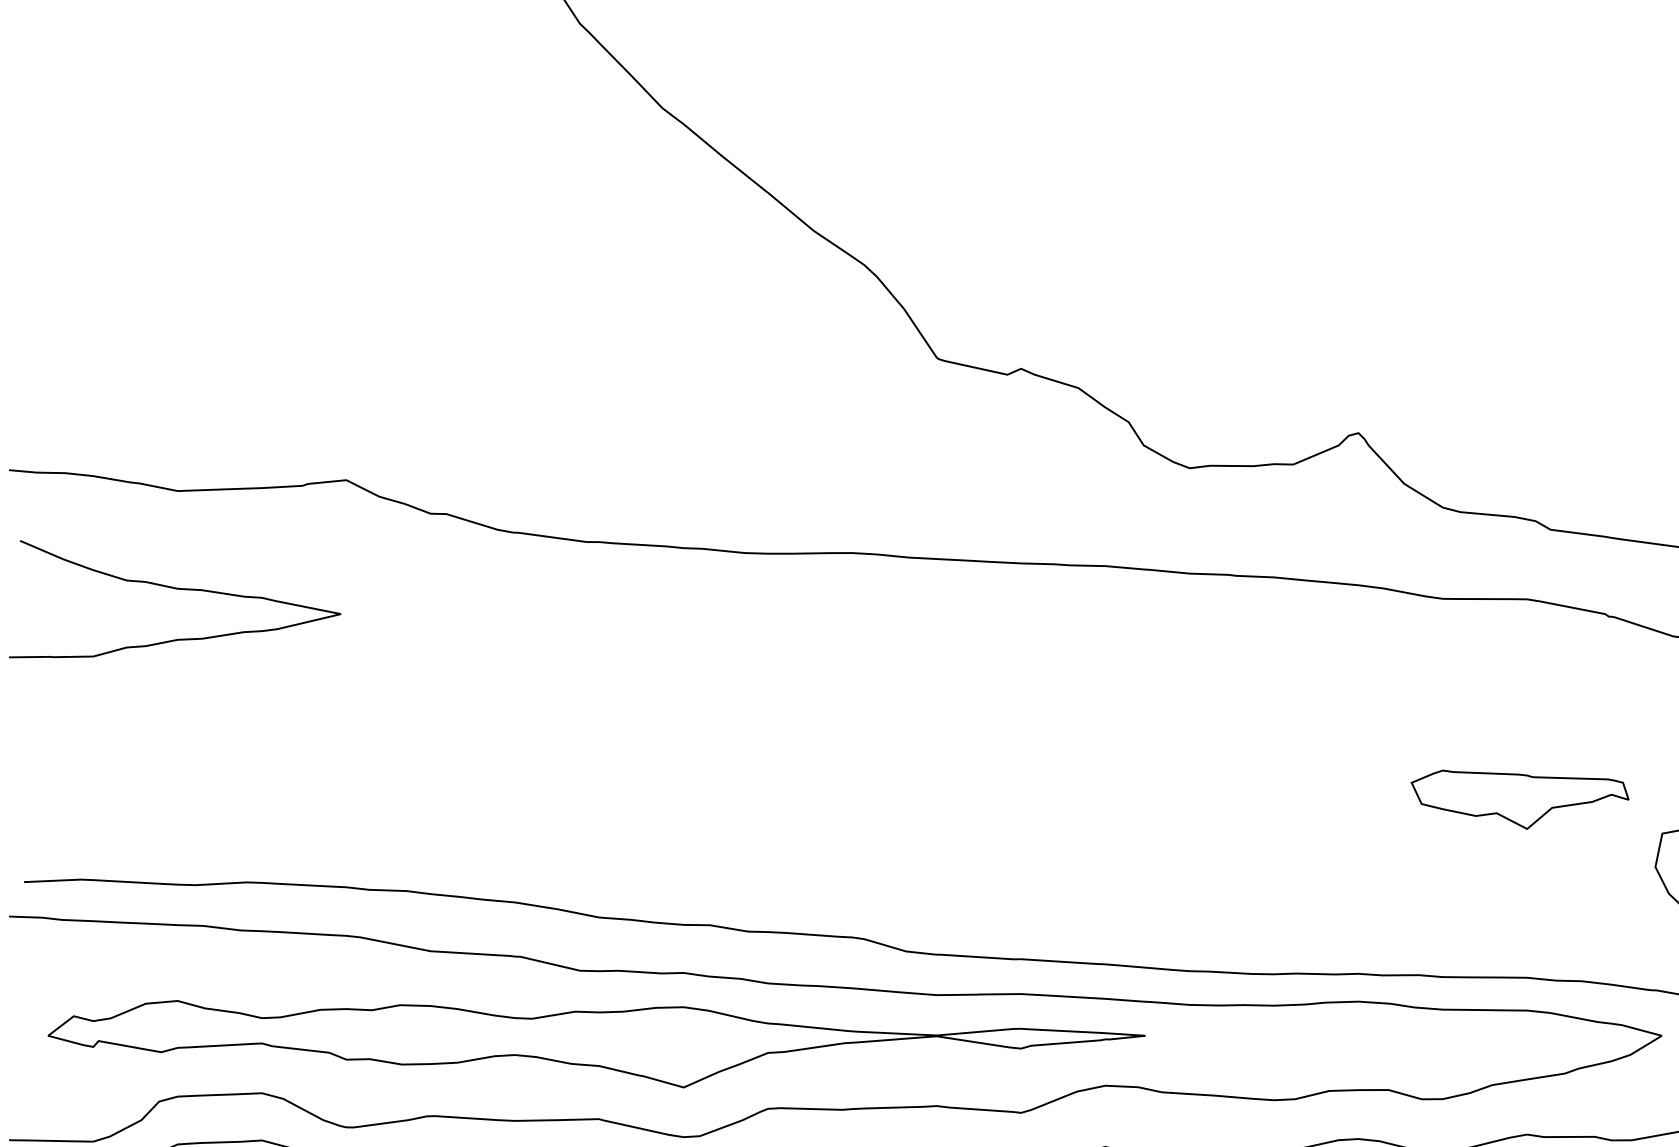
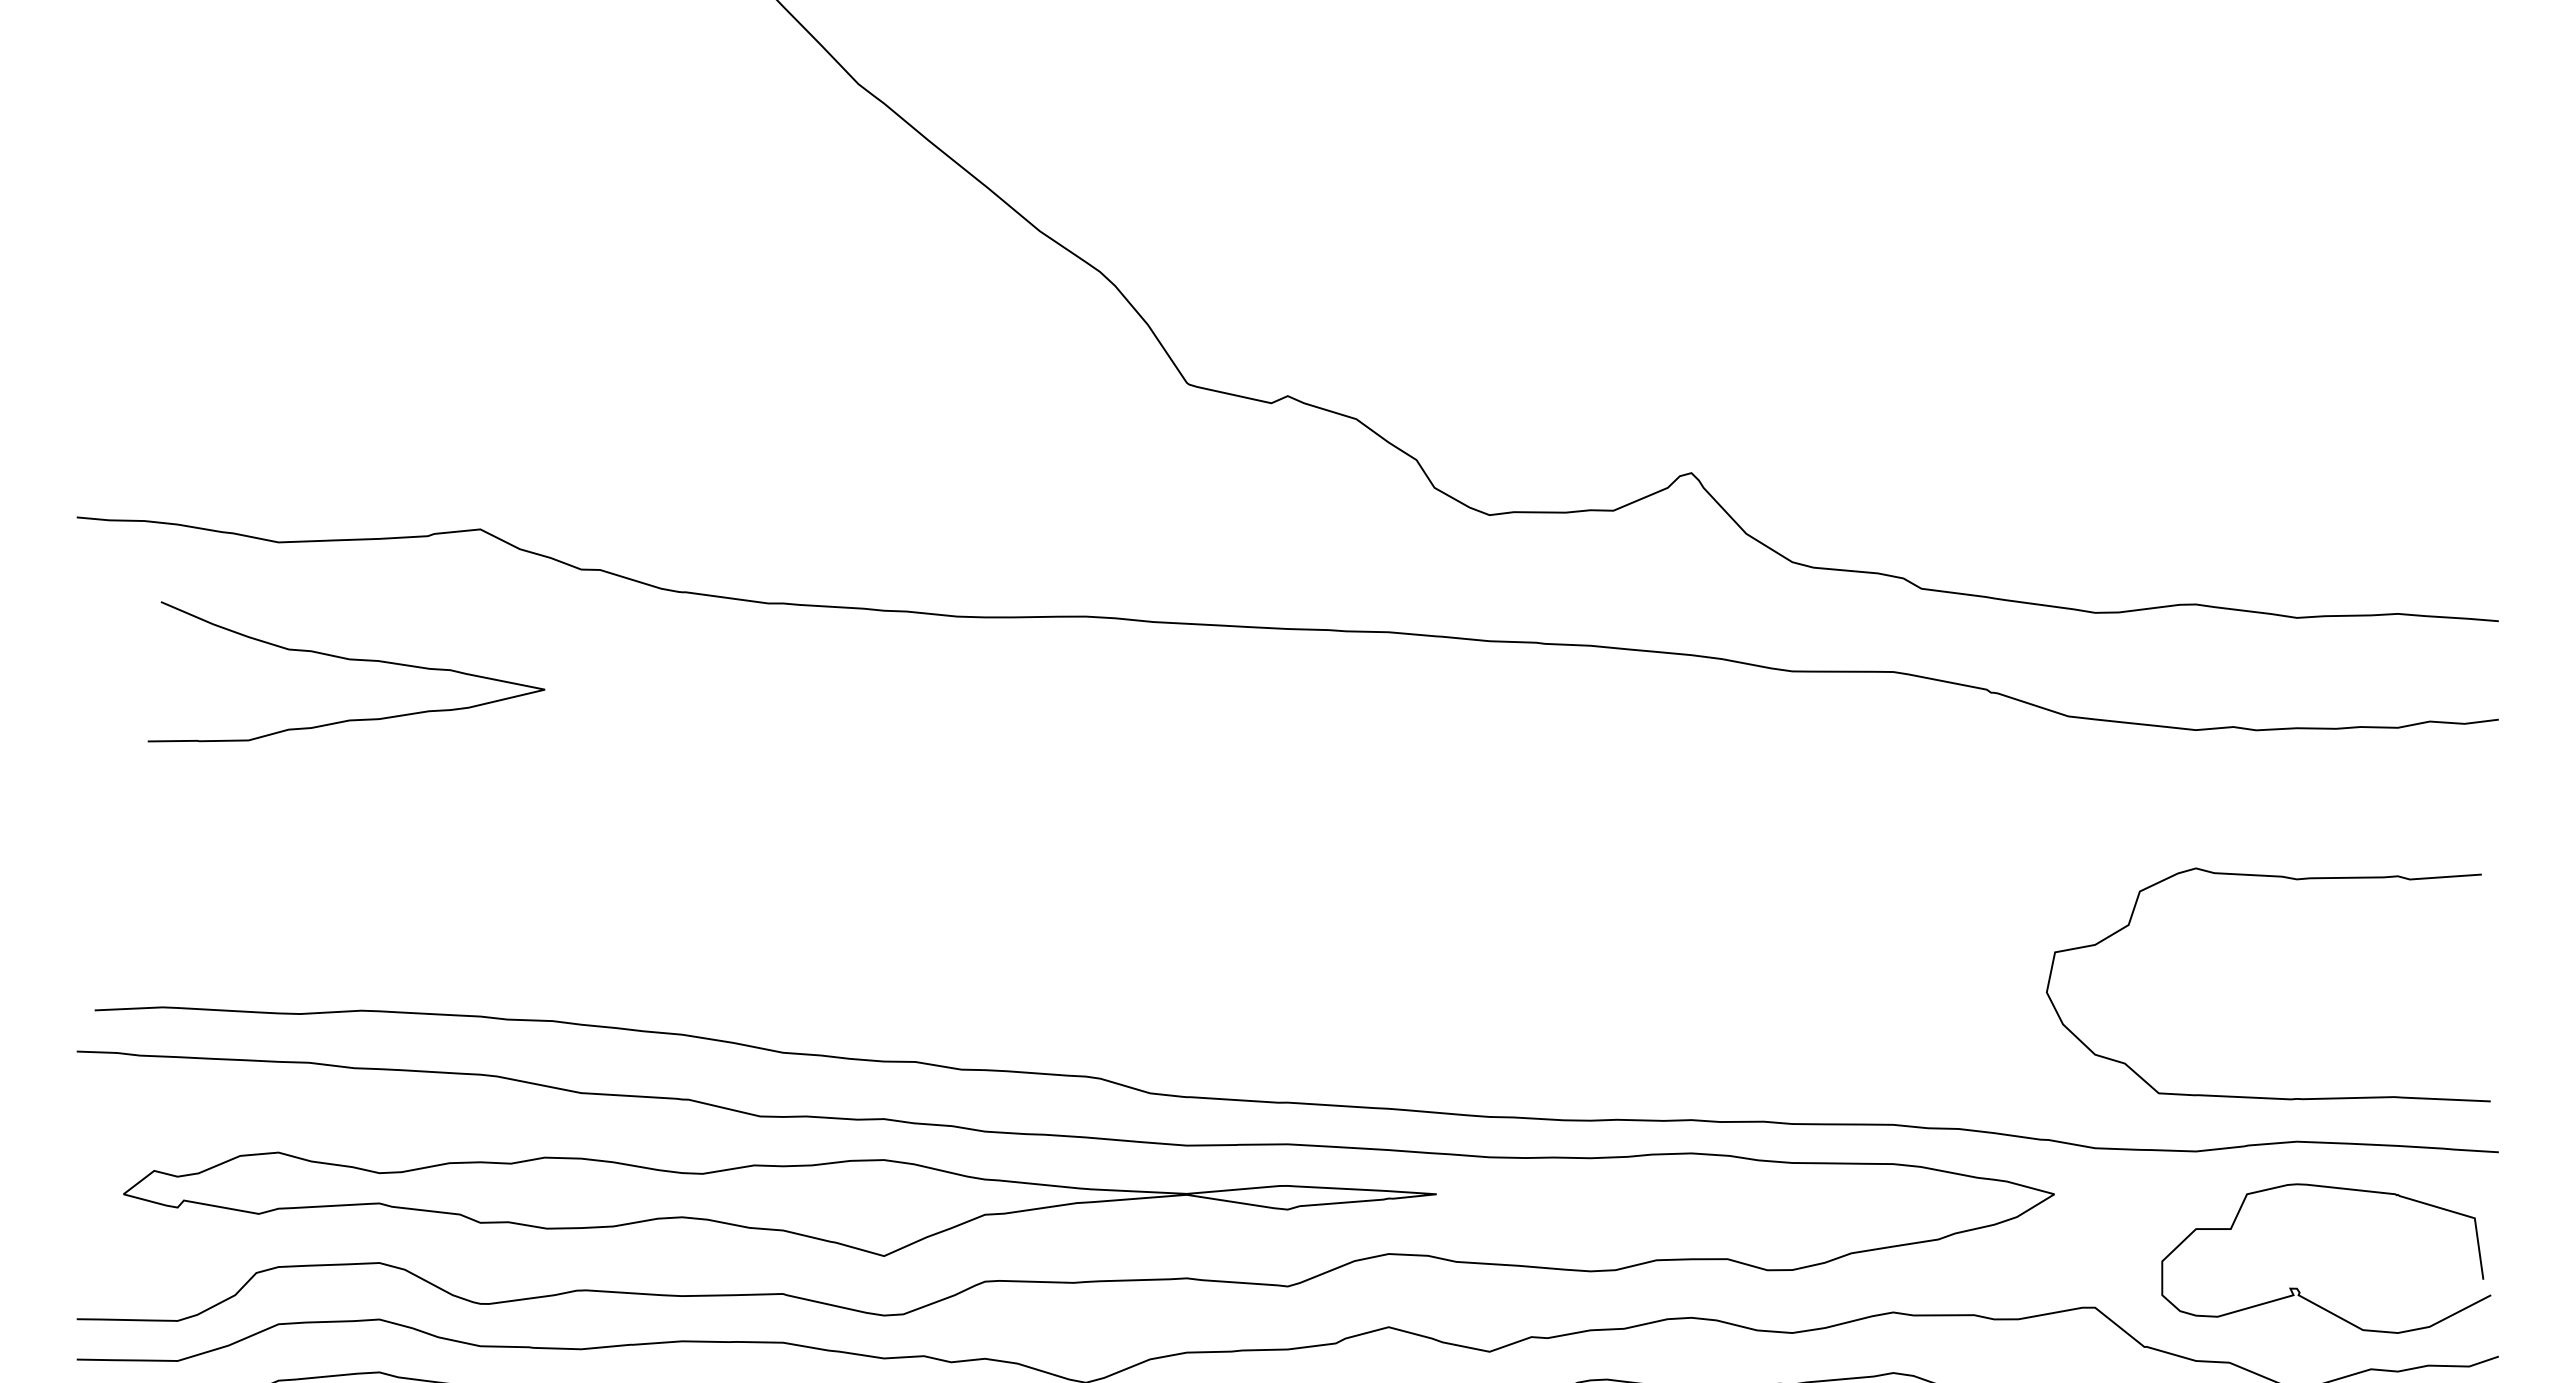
curve: (176, 589) -> (348, 660), moved
part: (1519, 799) -> (1884, 911), removed

